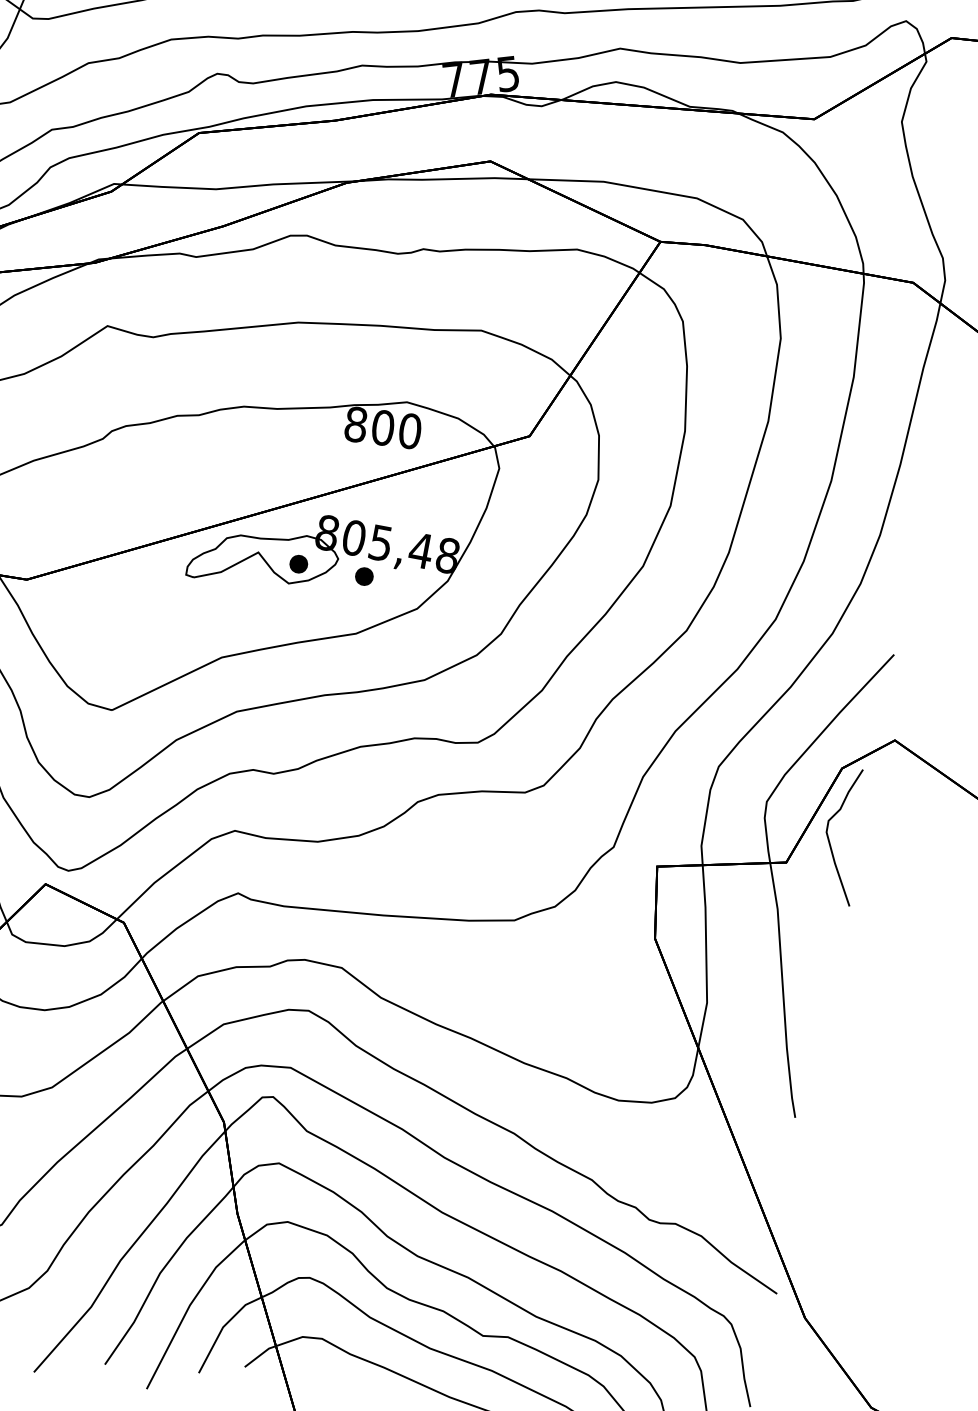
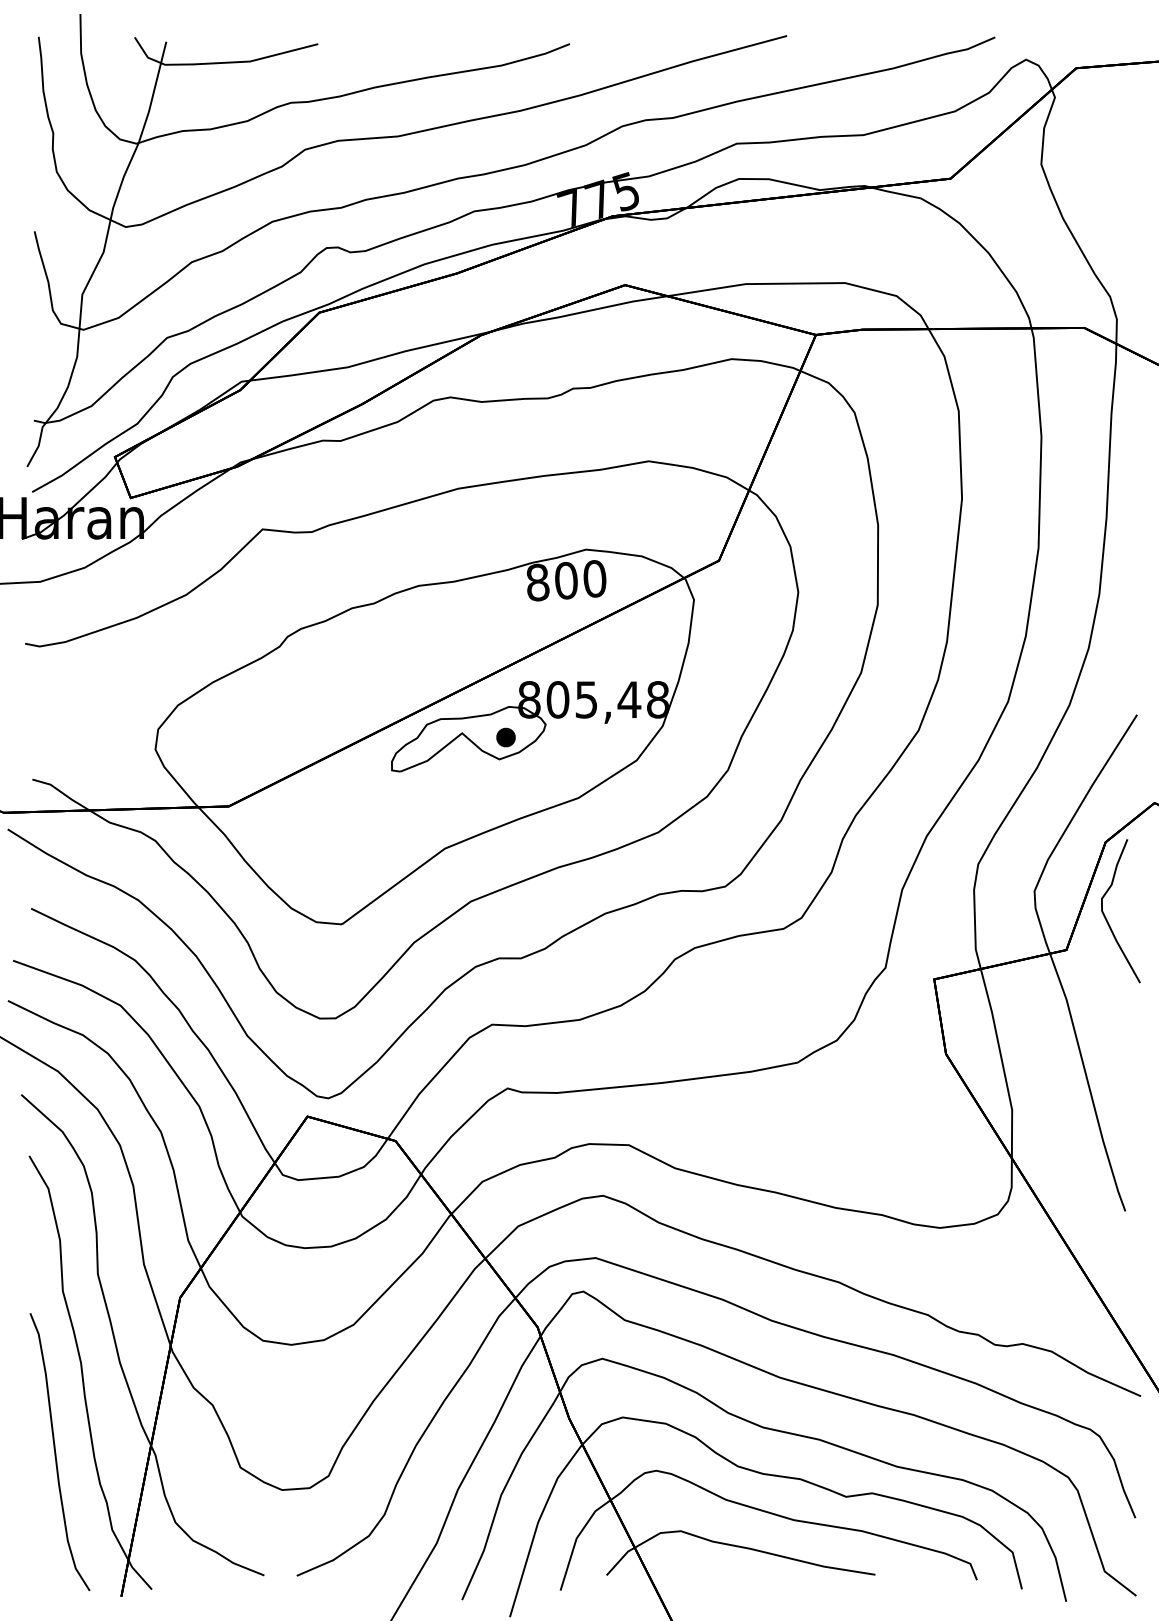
part: (363, 576) -> (575, 737), removed

